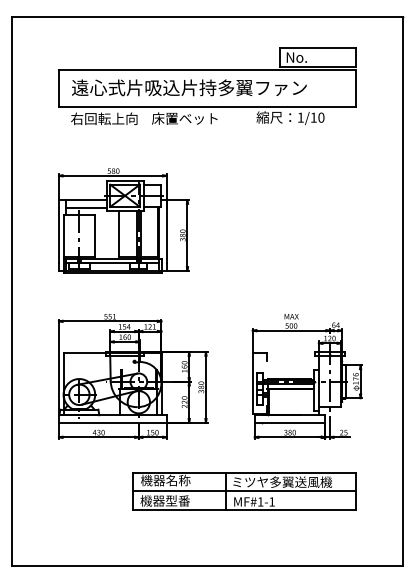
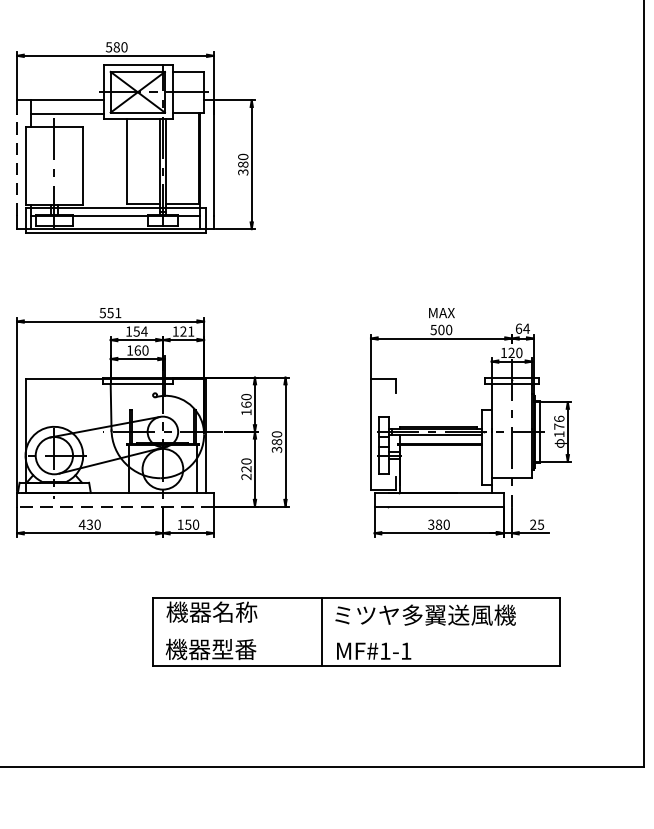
line: (58, 235) -> (16, 164), solid -> dashed
line: (112, 422) -> (114, 506), solid -> dashed
line: (244, 491) -> (355, 632), removed

